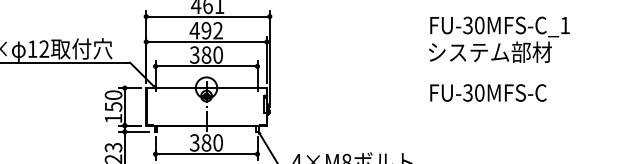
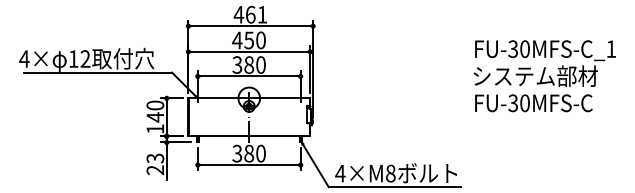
text: (211, 30) -> (254, 40), 492 -> 450
text: (499, 39) -> (544, 63), moved
text: (113, 107) -> (155, 117), 150 -> 140

